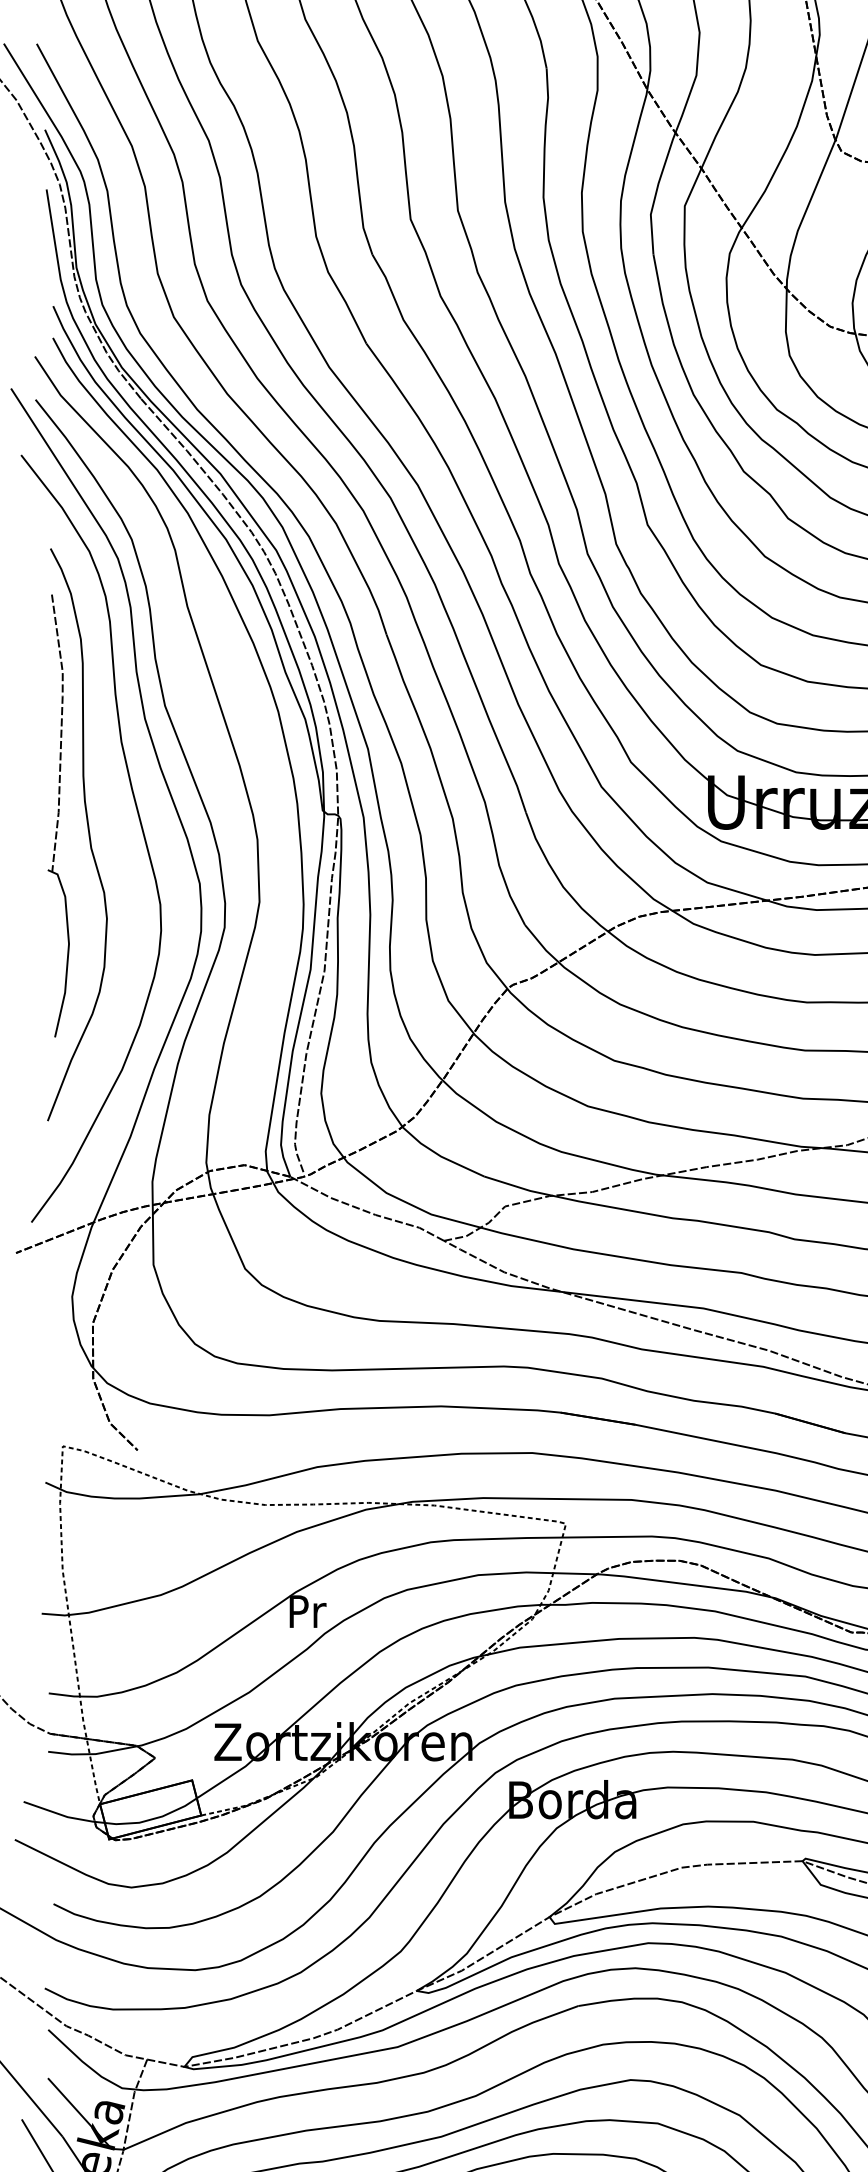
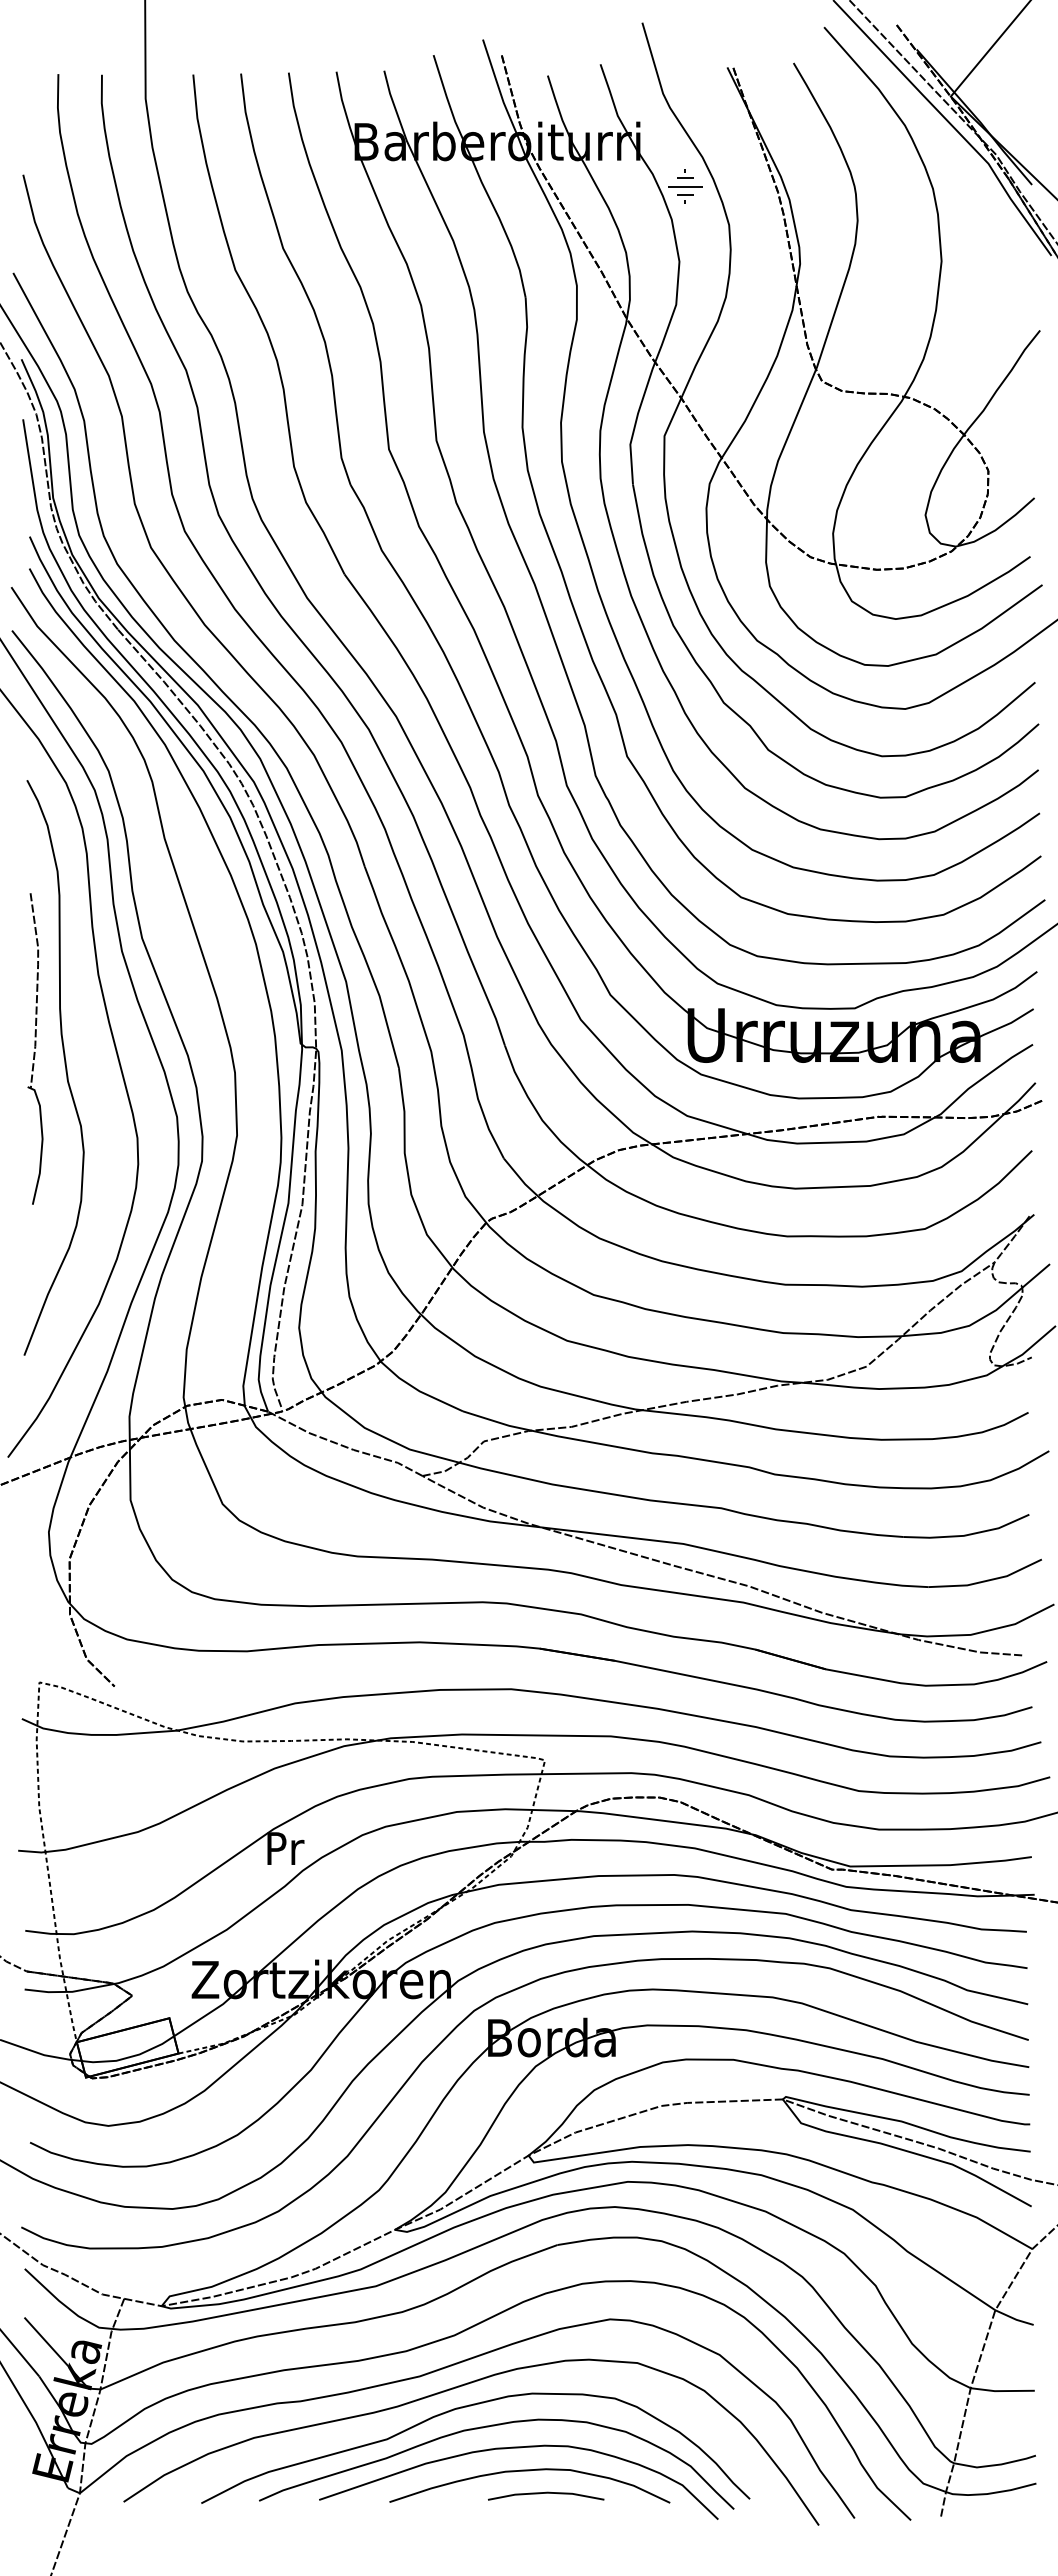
part: (58, 815) -> (35, 1048), size x0.7

